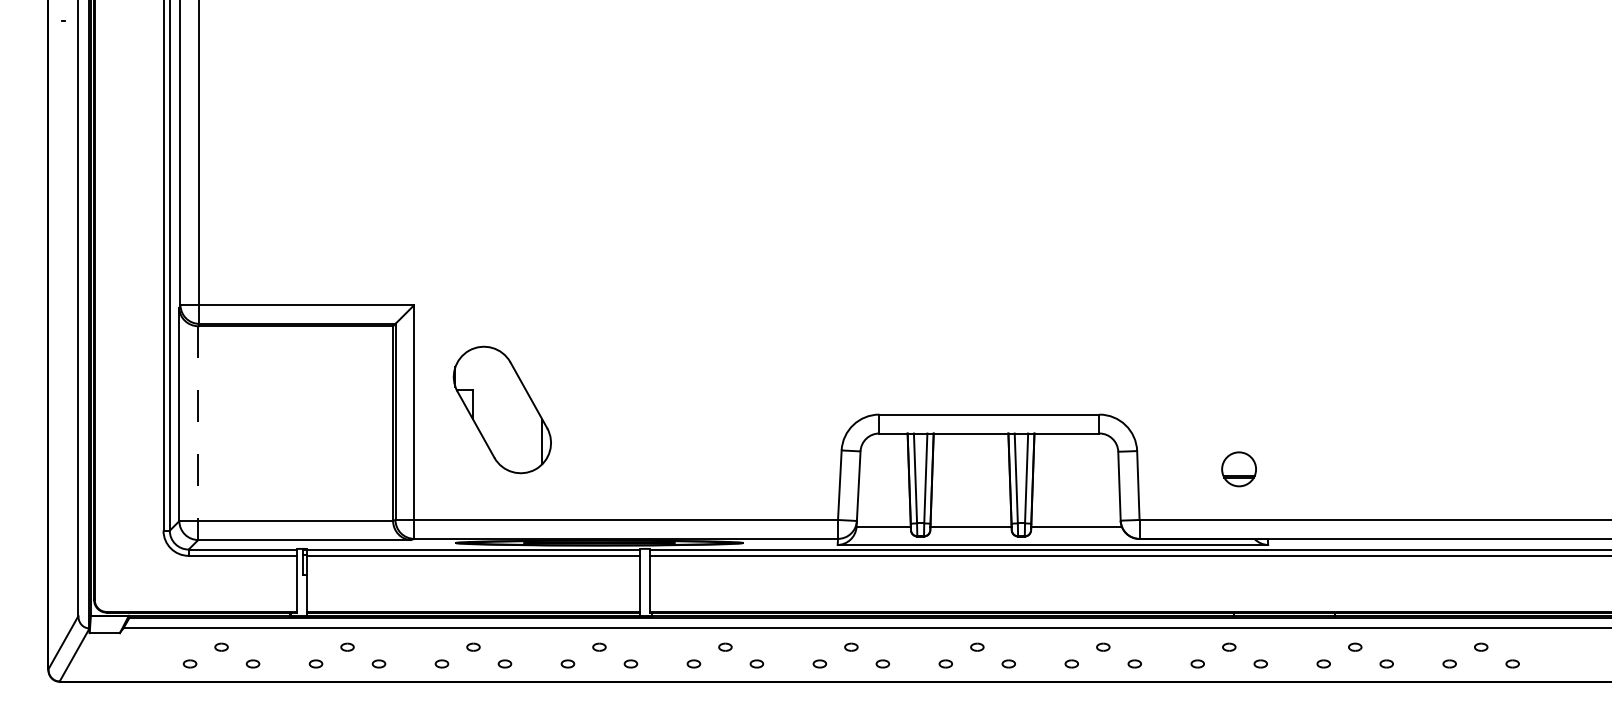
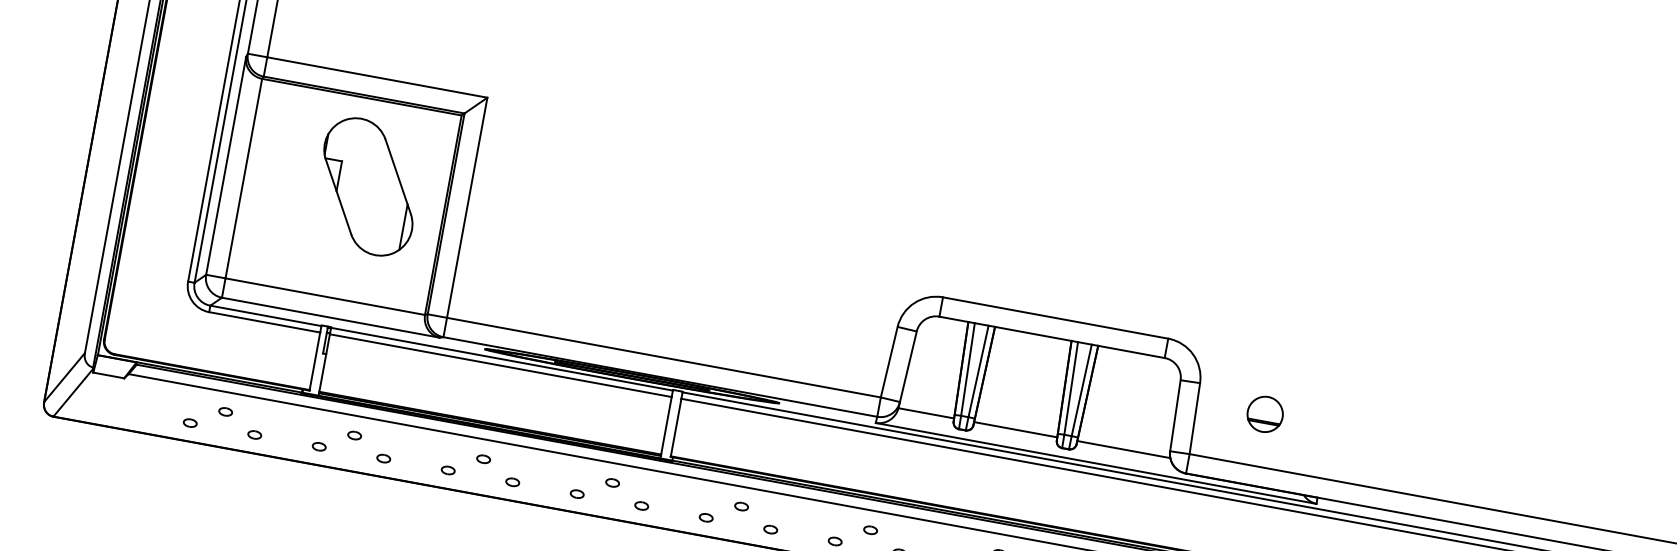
part: (501, 409) -> (367, 186), moved
line: (198, 424) -> (243, 179), dashed -> solid
part: (1238, 469) -> (1264, 414), moved

